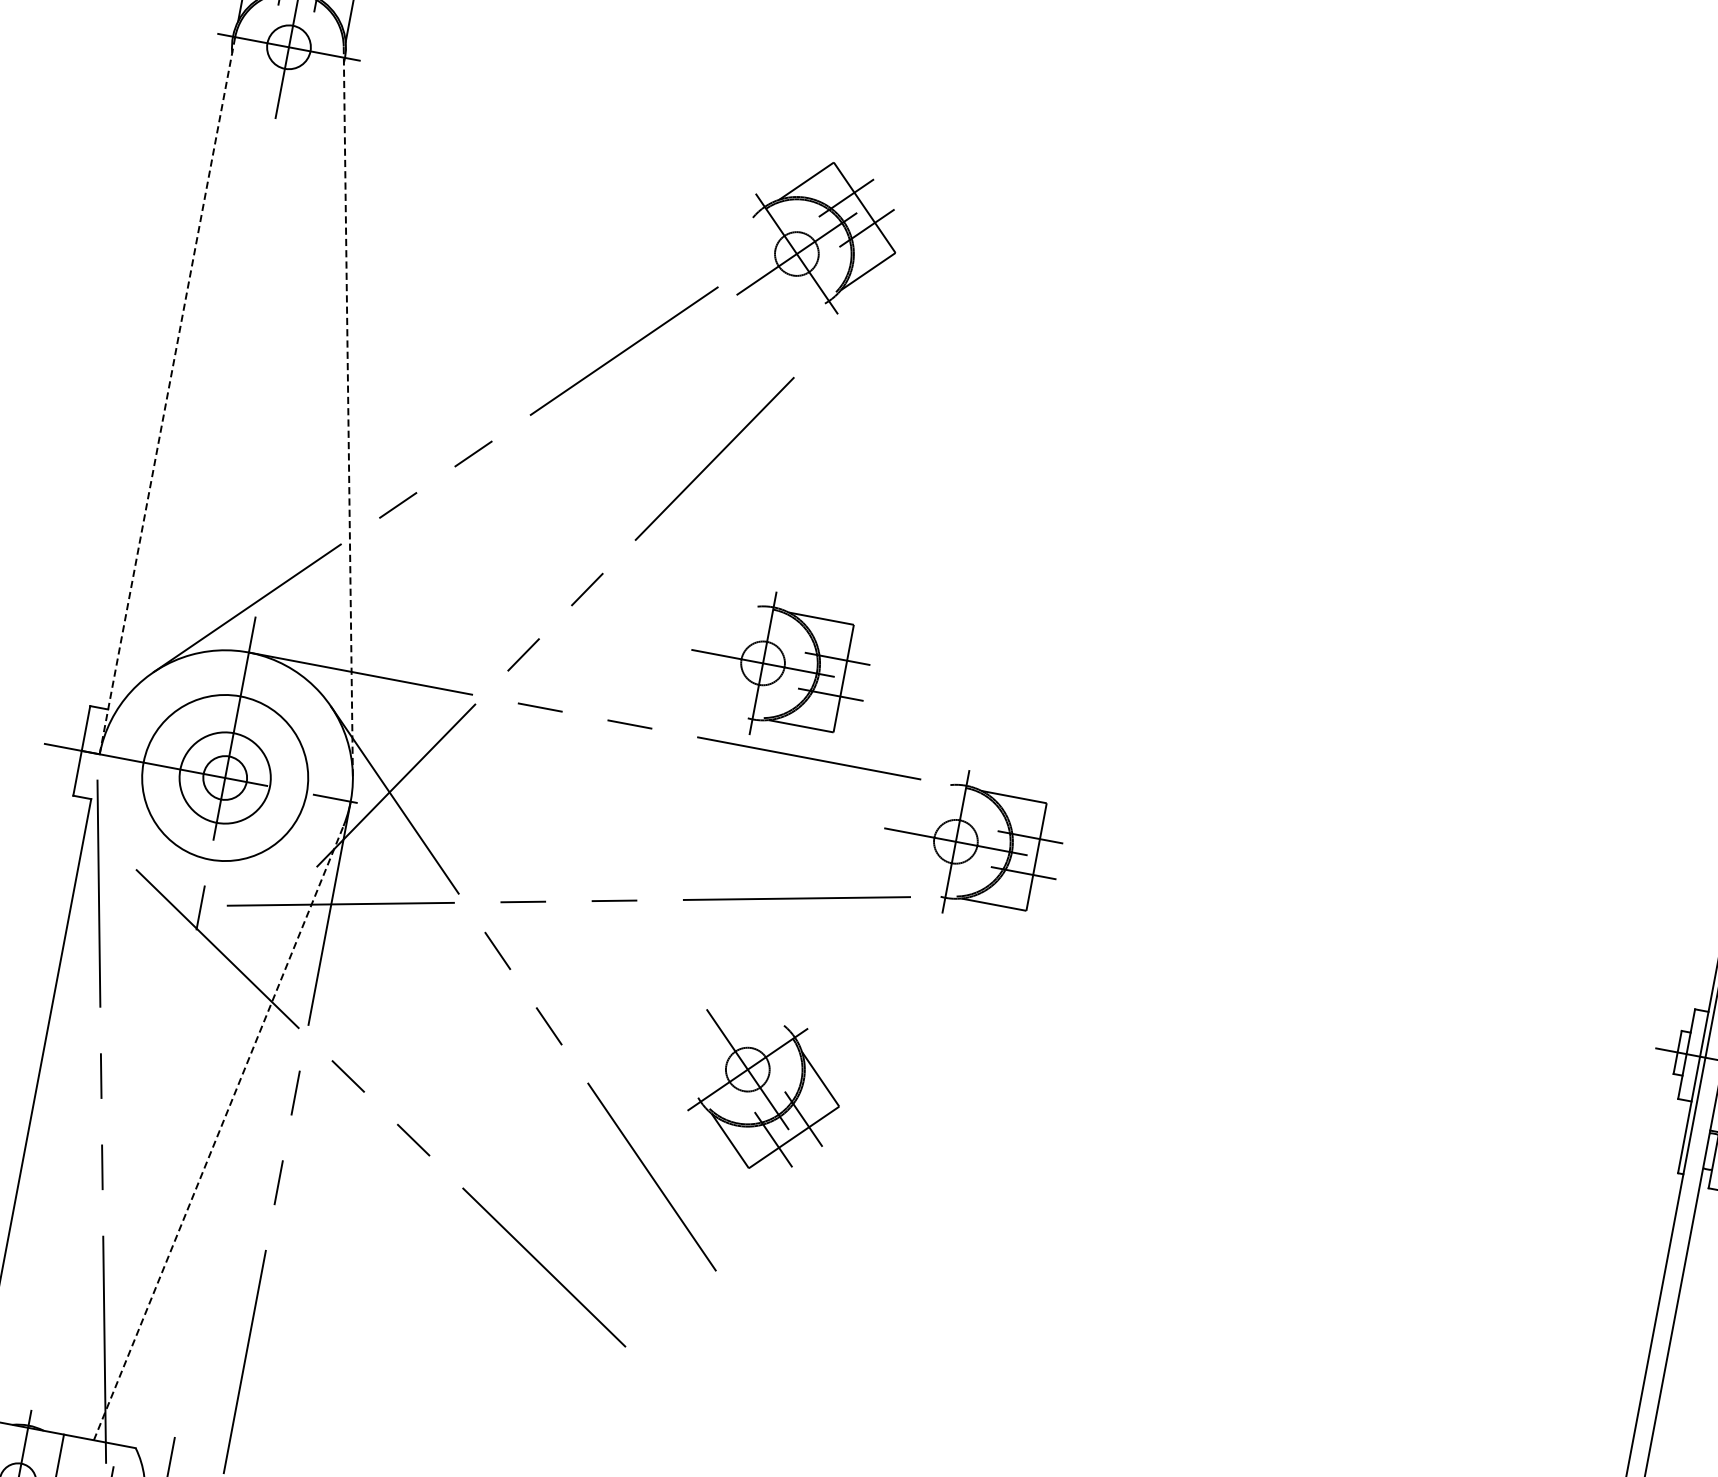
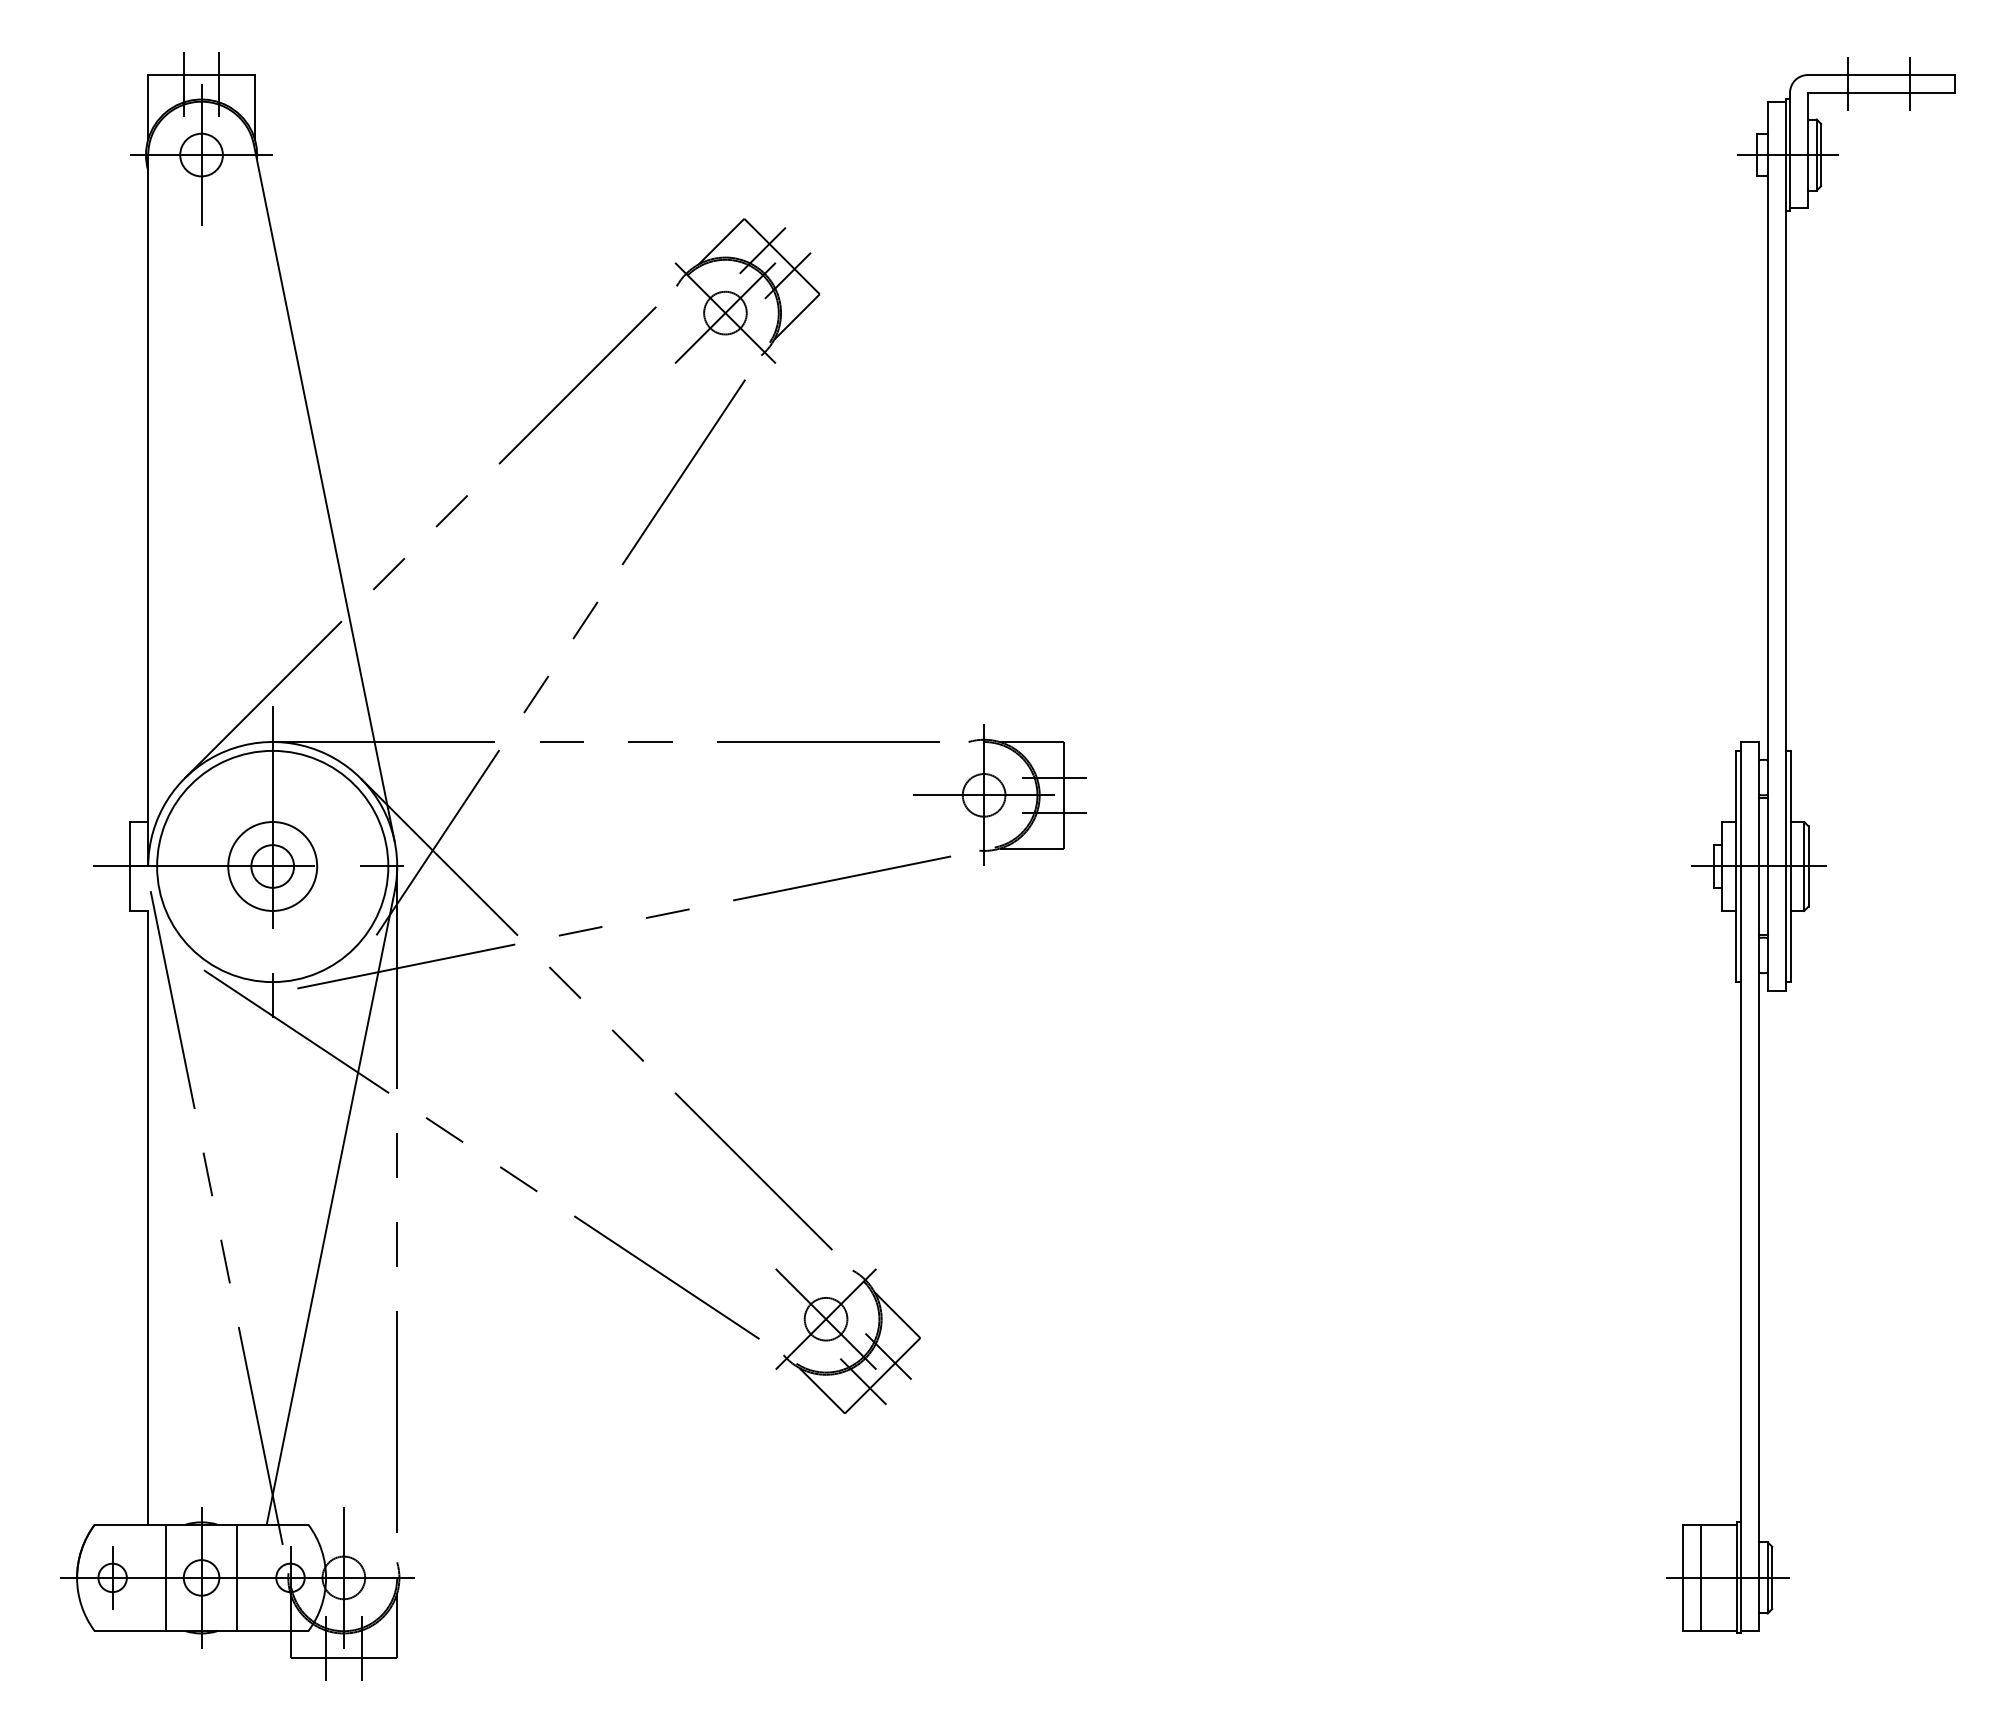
part: (823, 235) -> (747, 290), moved
line: (167, 395) -> (148, 510), dashed -> solid
line: (348, 411) -> (324, 493), dashed -> solid
part: (778, 665) -> (782, 658), removed
circle: (224, 777) -> (272, 866), size x1.43
part: (765, 1095) -> (847, 1340), moved
line: (218, 1132) -> (330, 1207), dashed -> solid

